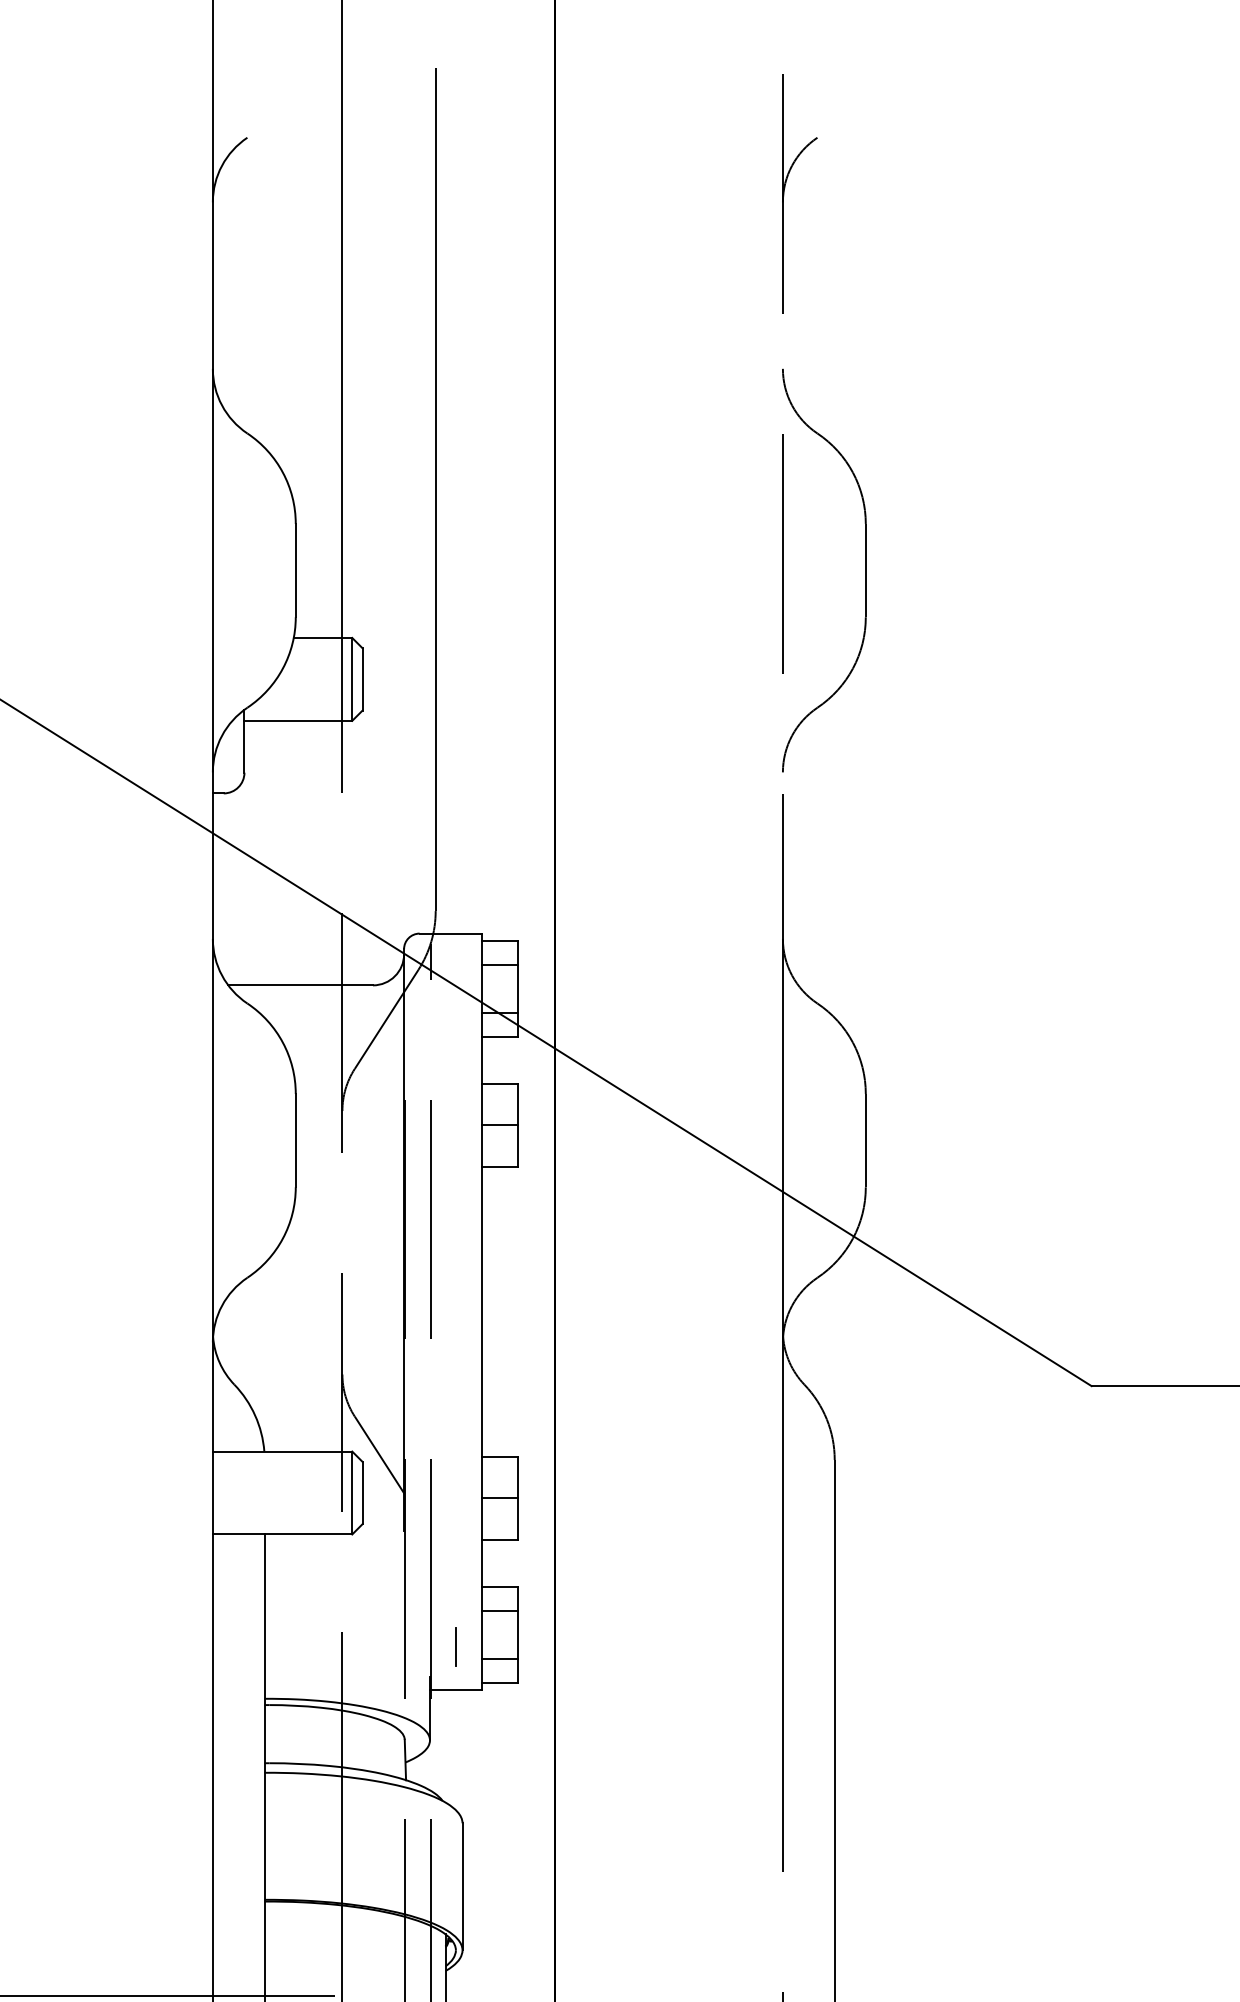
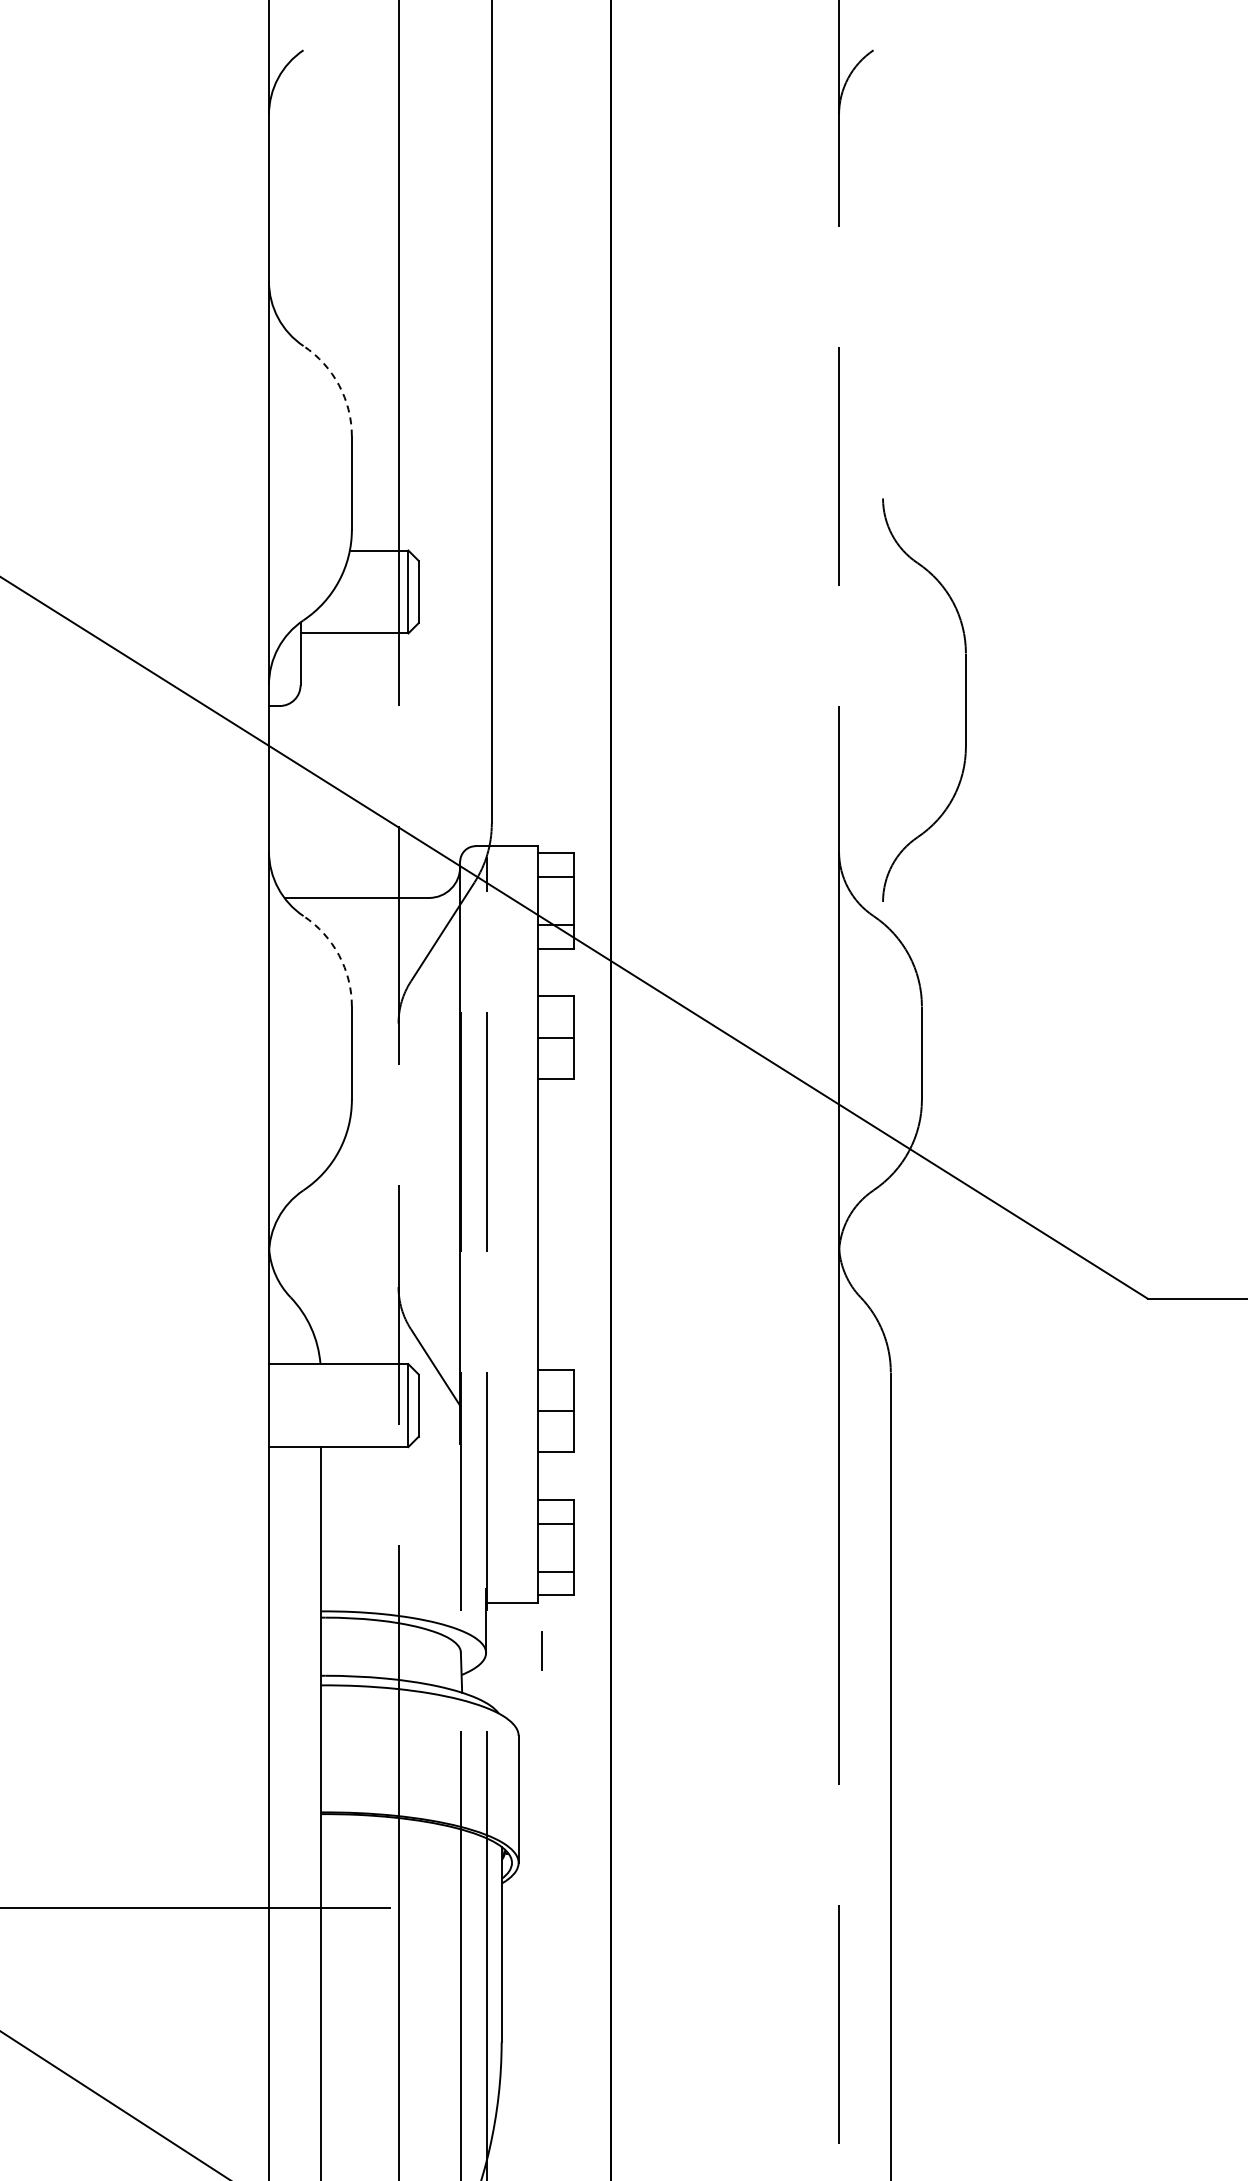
arc: (283, 472) -> (339, 385), solid -> dashed
part: (865, 569) -> (965, 699), moved
arc: (283, 1042) -> (339, 955), solid -> dashed
line: (455, 1645) -> (541, 1650), moved

